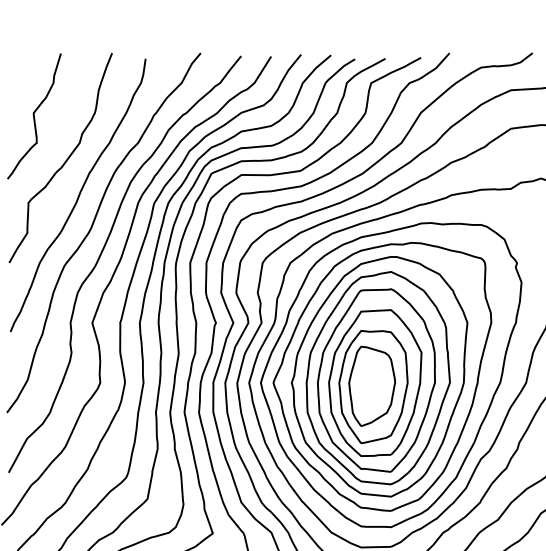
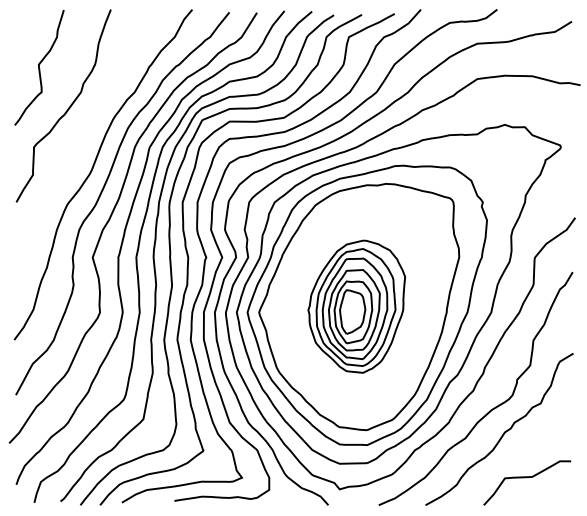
curve: (79, 194) -> (80, 139), removed
part: (379, 376) -> (356, 306), size x0.6

